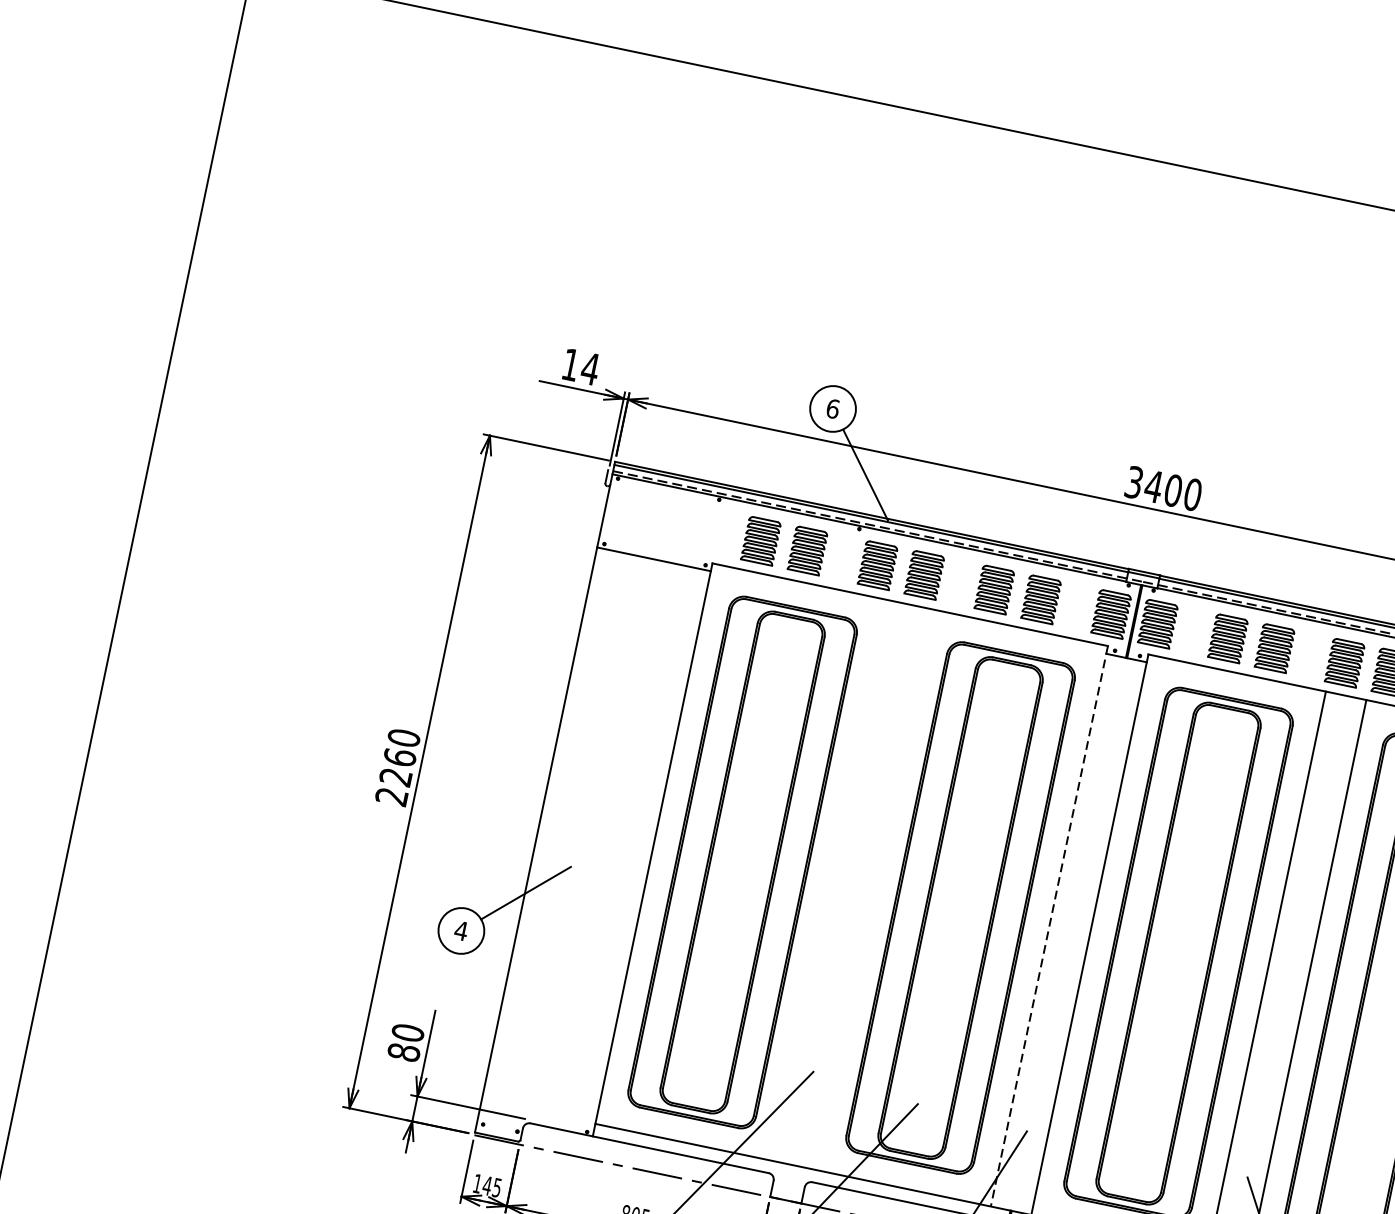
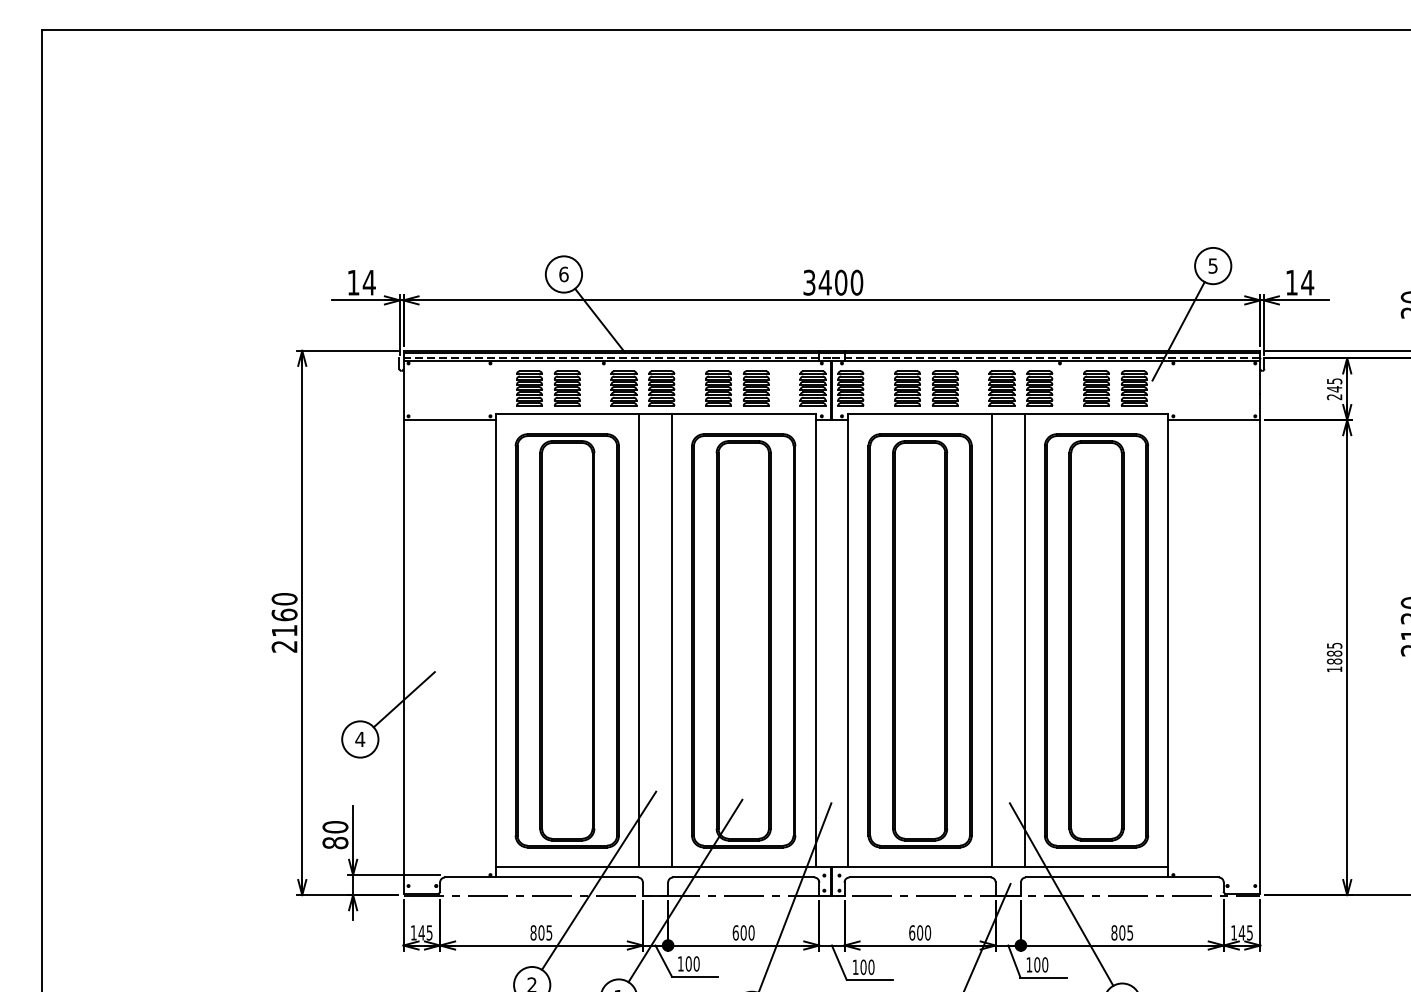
text: (395, 776) -> (284, 630), 2260 -> 2160
line: (831, 880) -> (639, 640), added
line: (871, 888) -> (671, 640), added
line: (1049, 926) -> (815, 640), dashed -> solid

